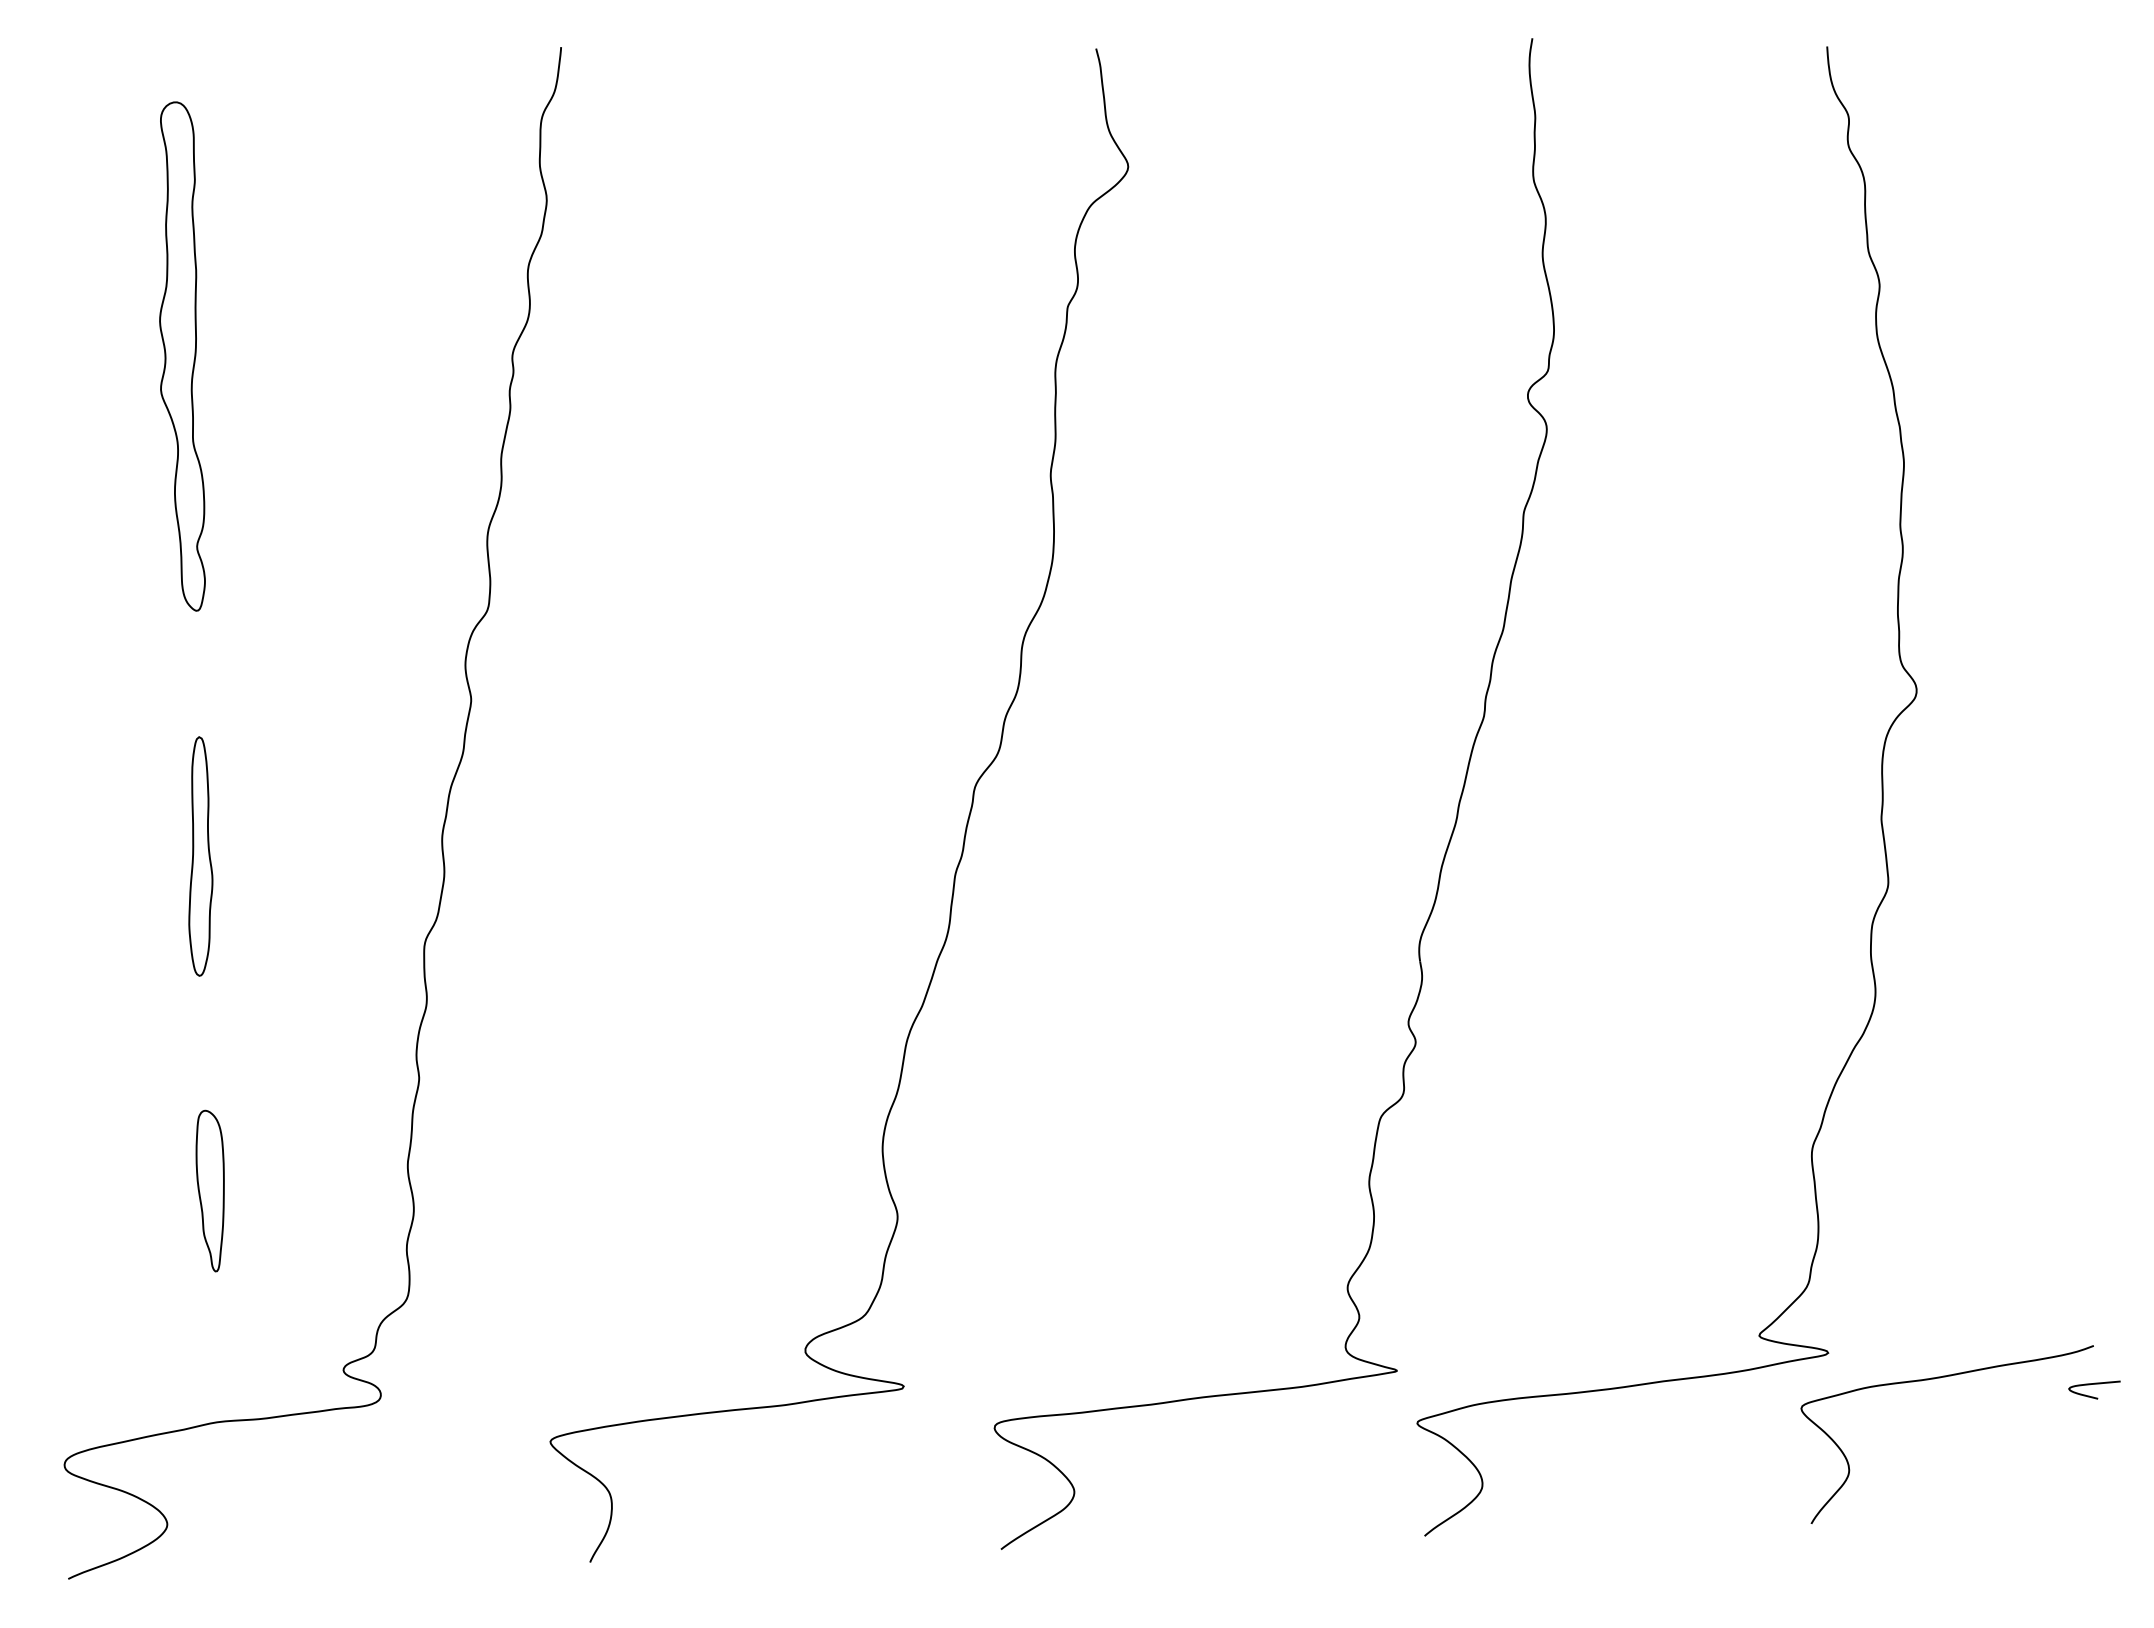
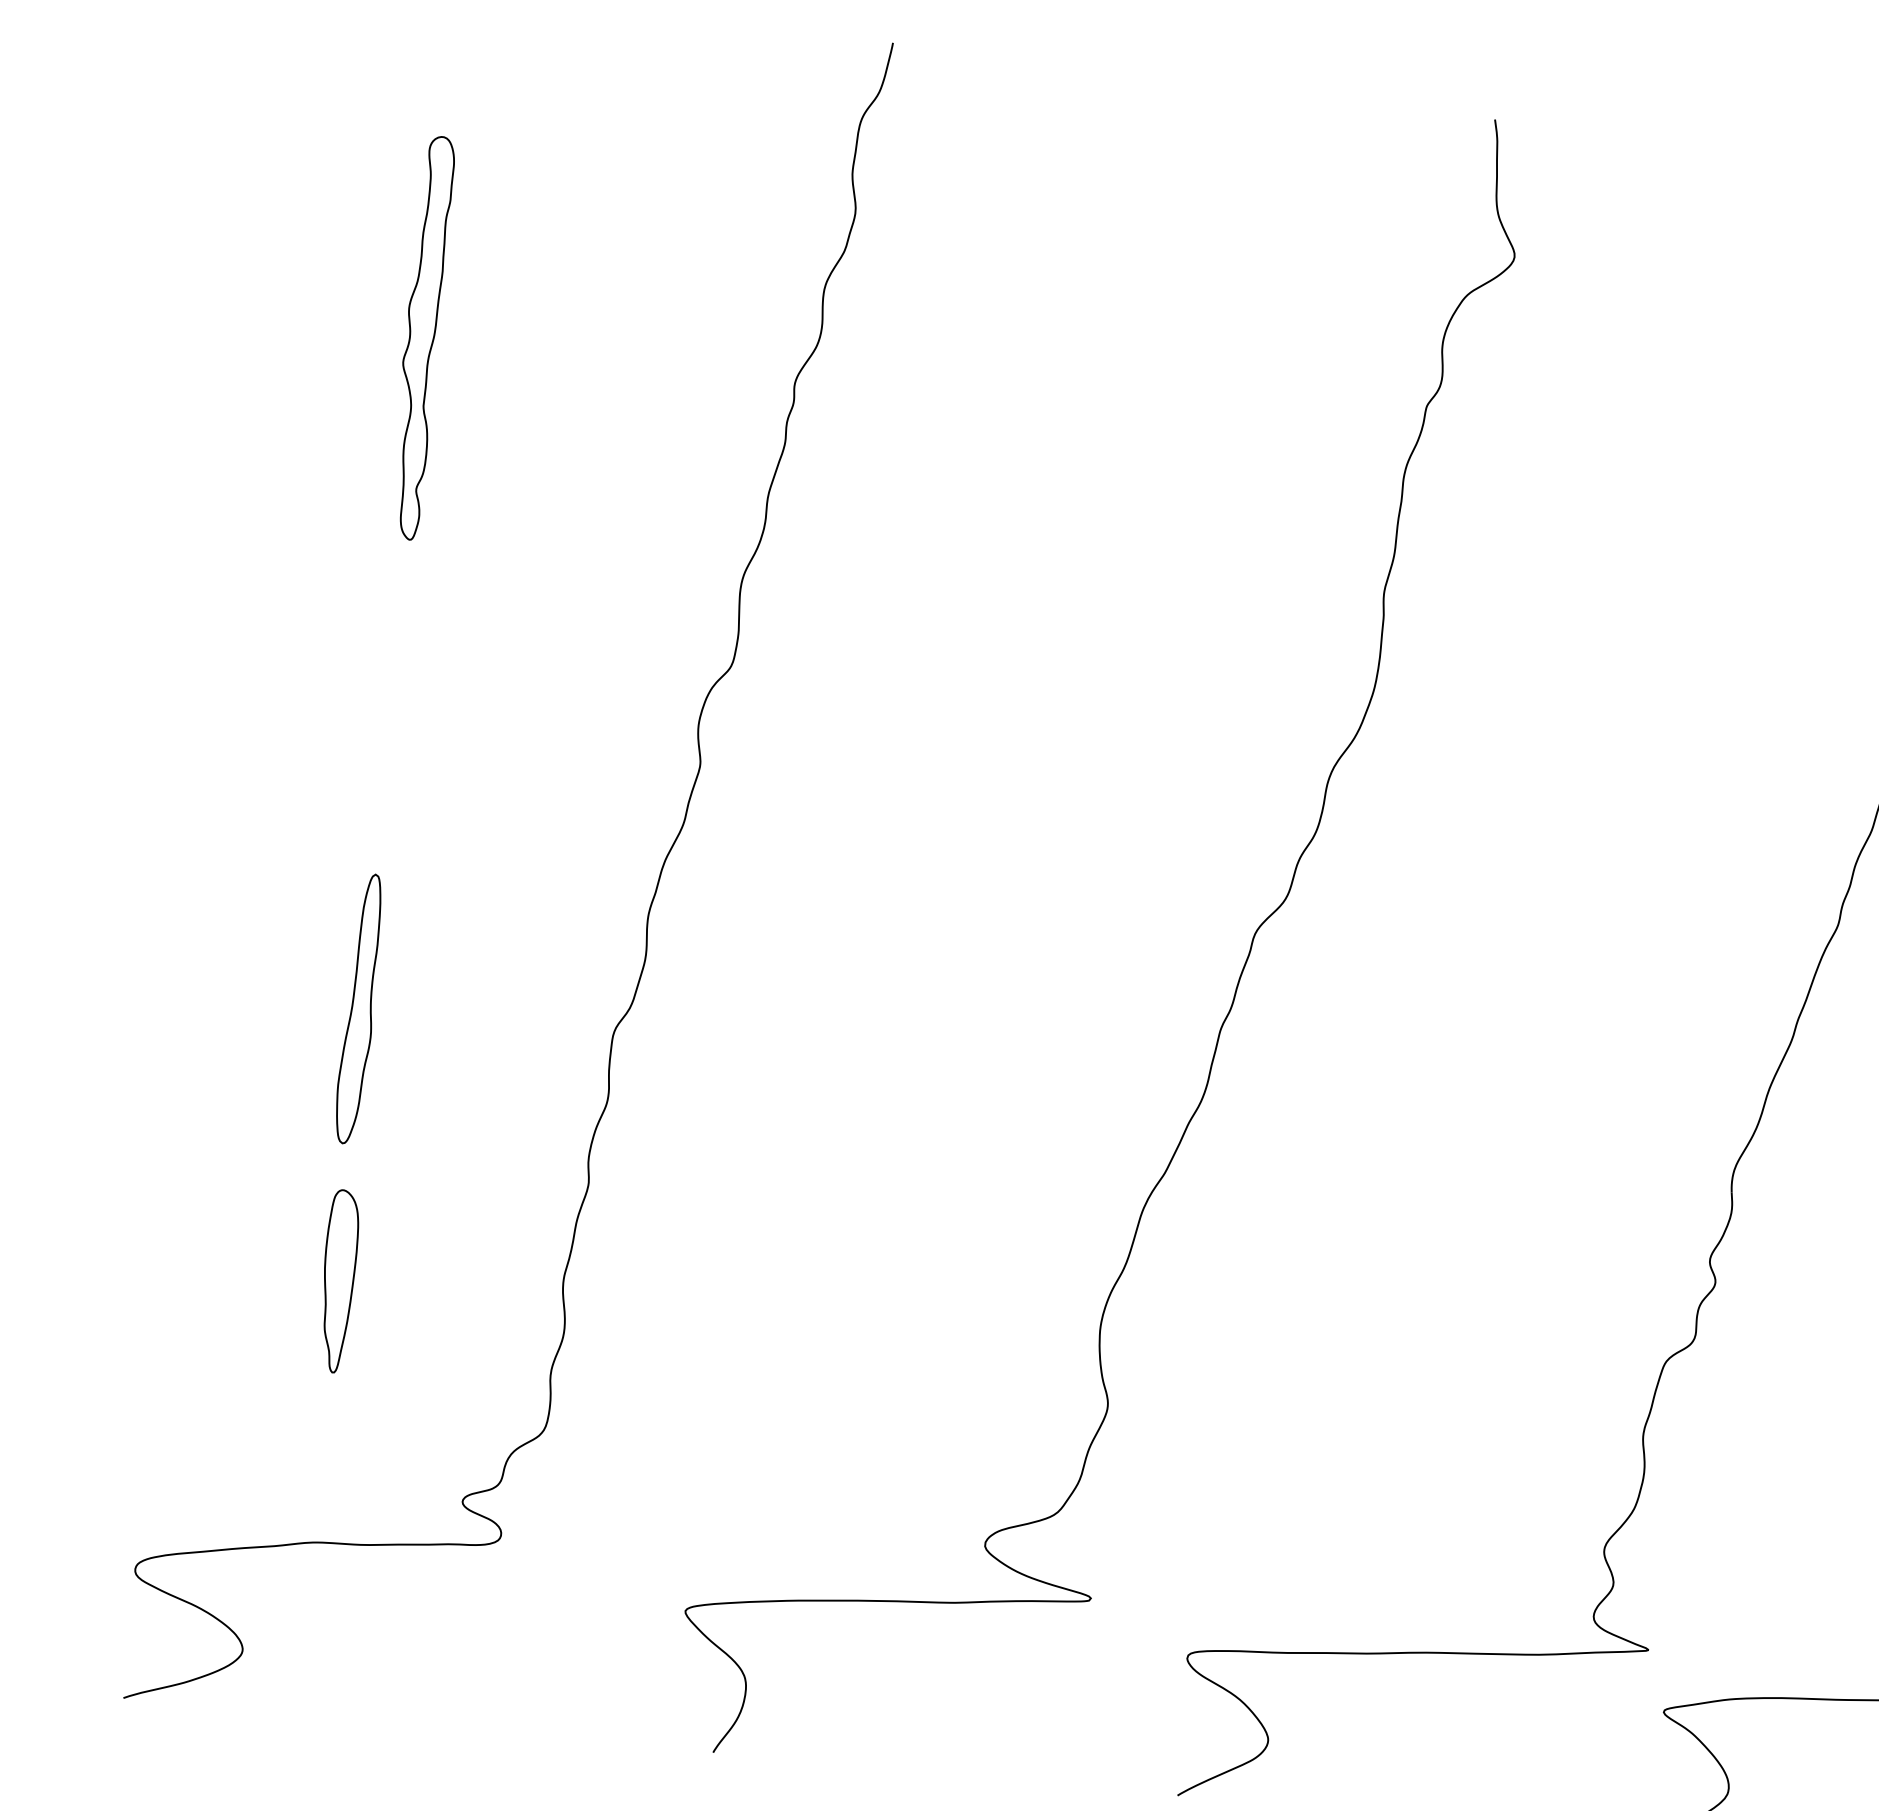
part: (182, 356) -> (423, 338), size x0.7
part: (200, 856) -> (360, 1009), moved

